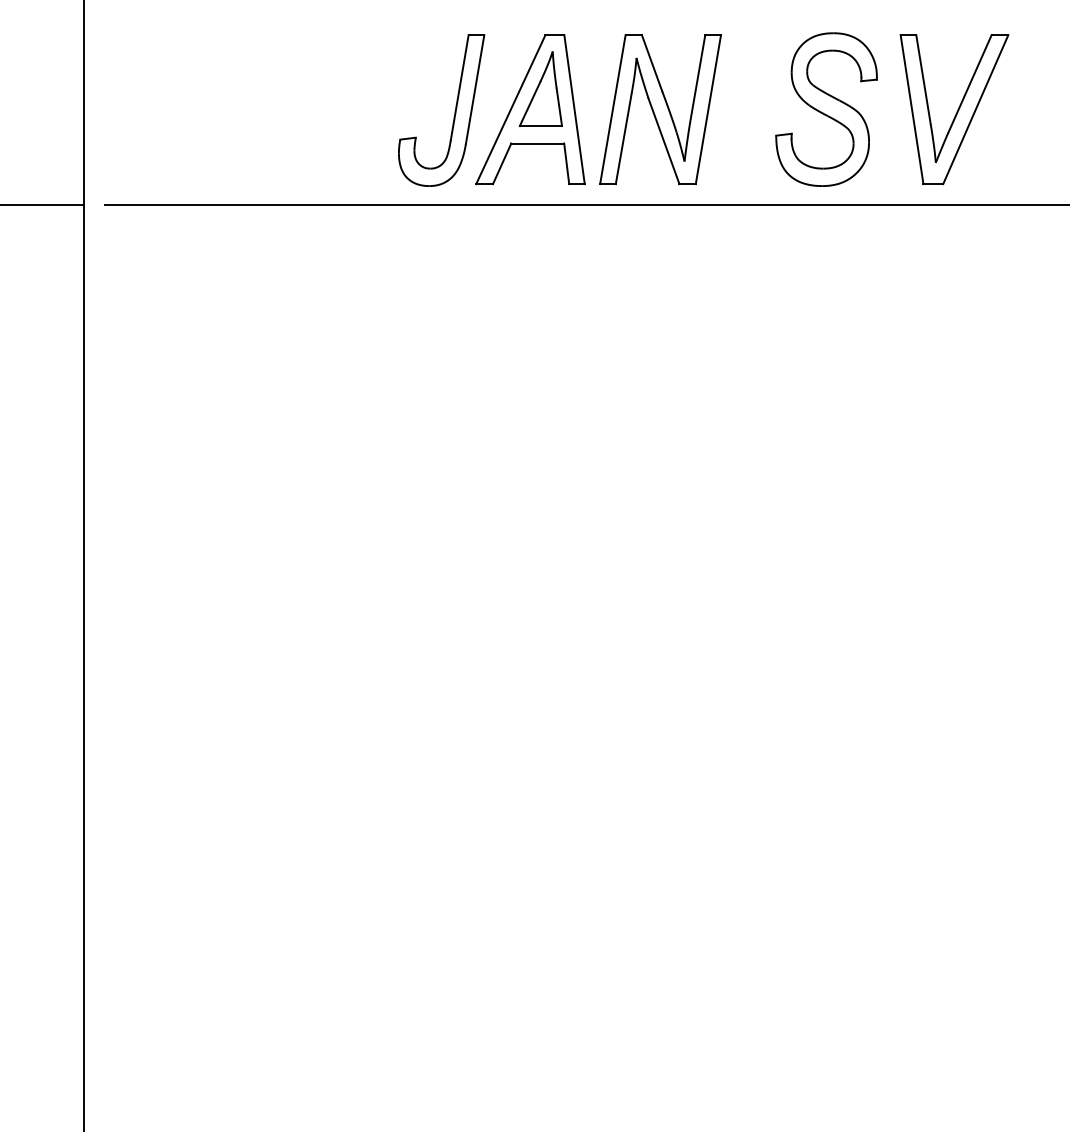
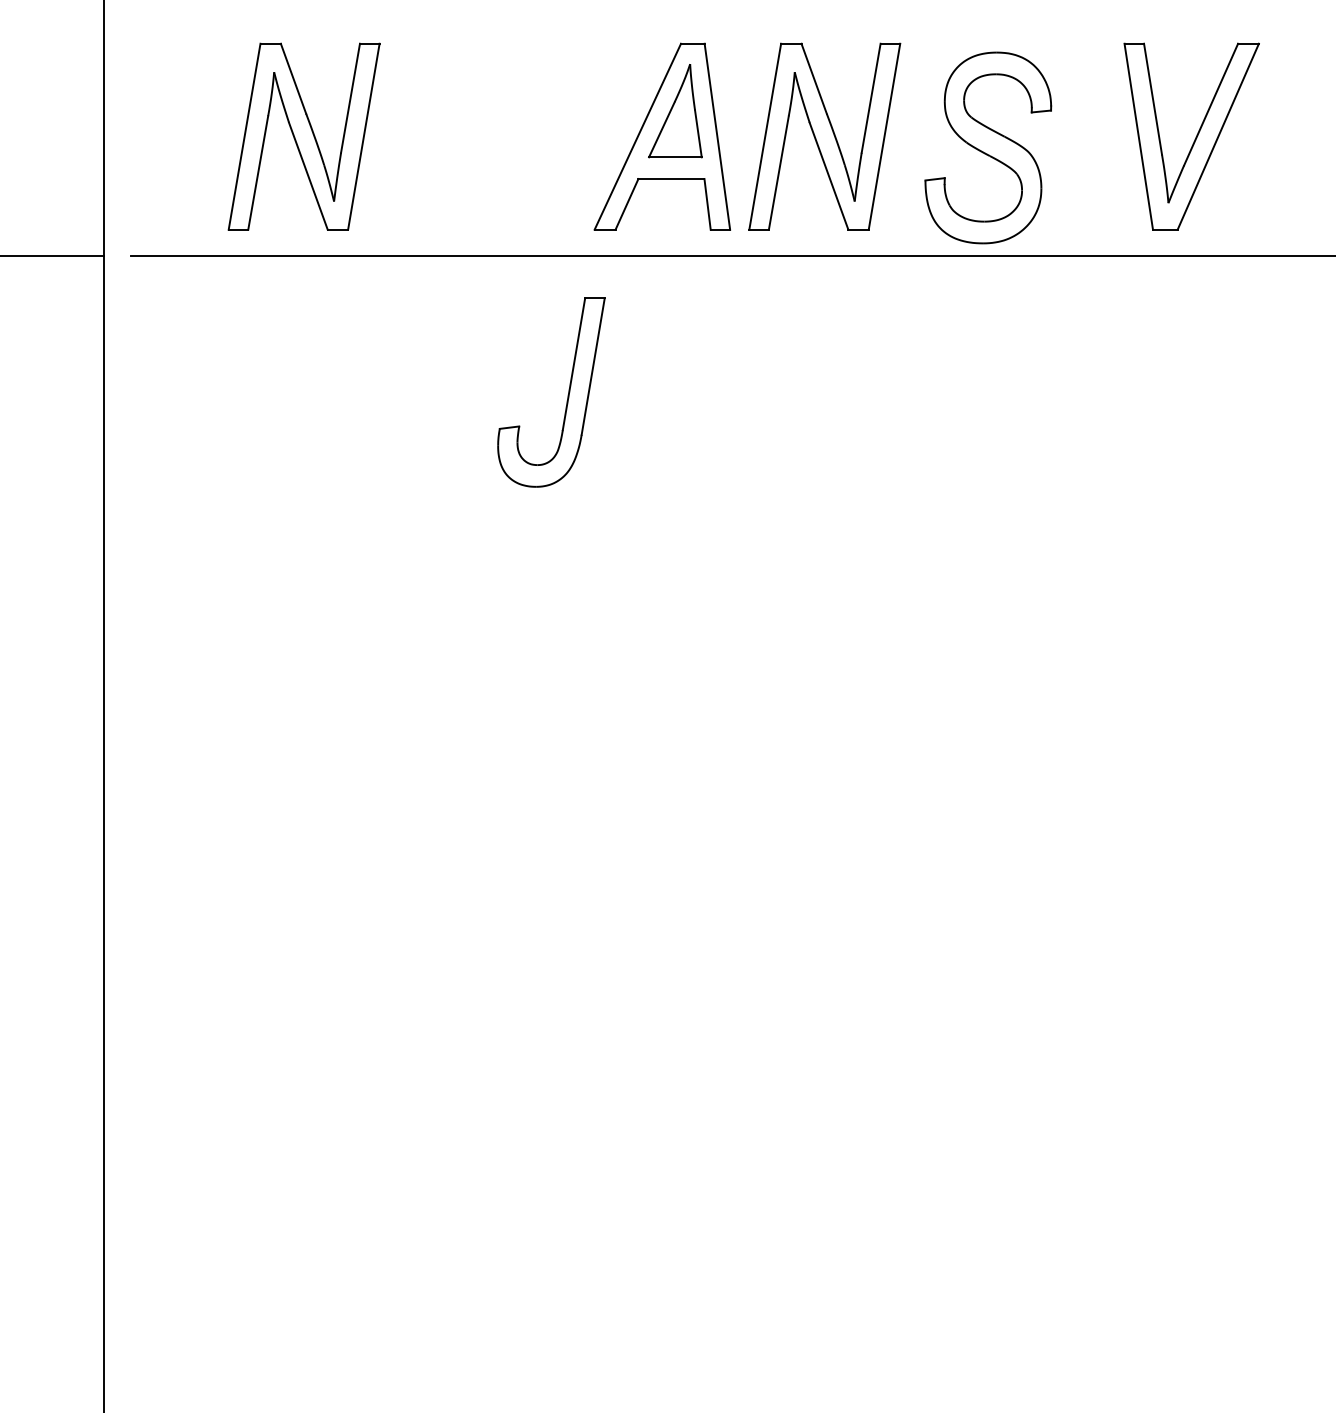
part: (243, 109) -> (304, 136), added
part: (826, 109) -> (988, 147), moved
part: (454, 111) -> (567, 393), moved

